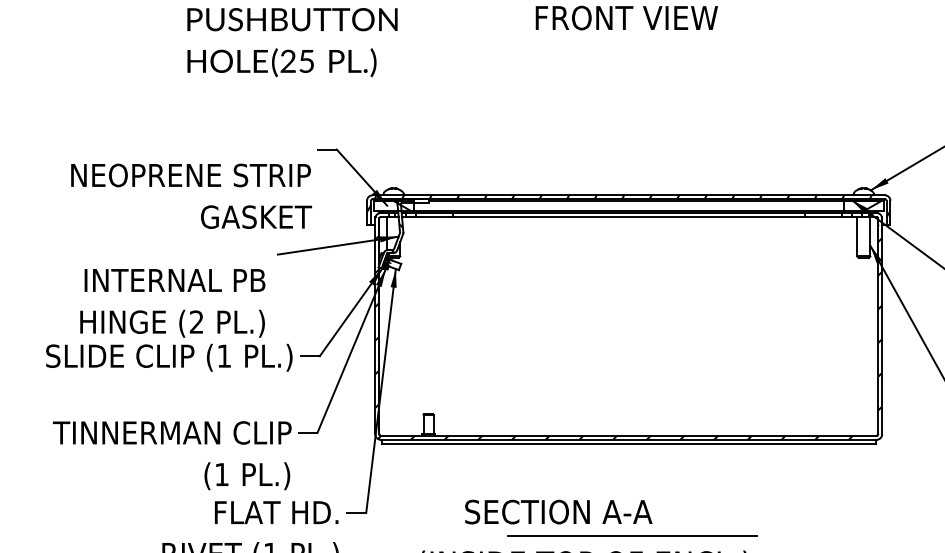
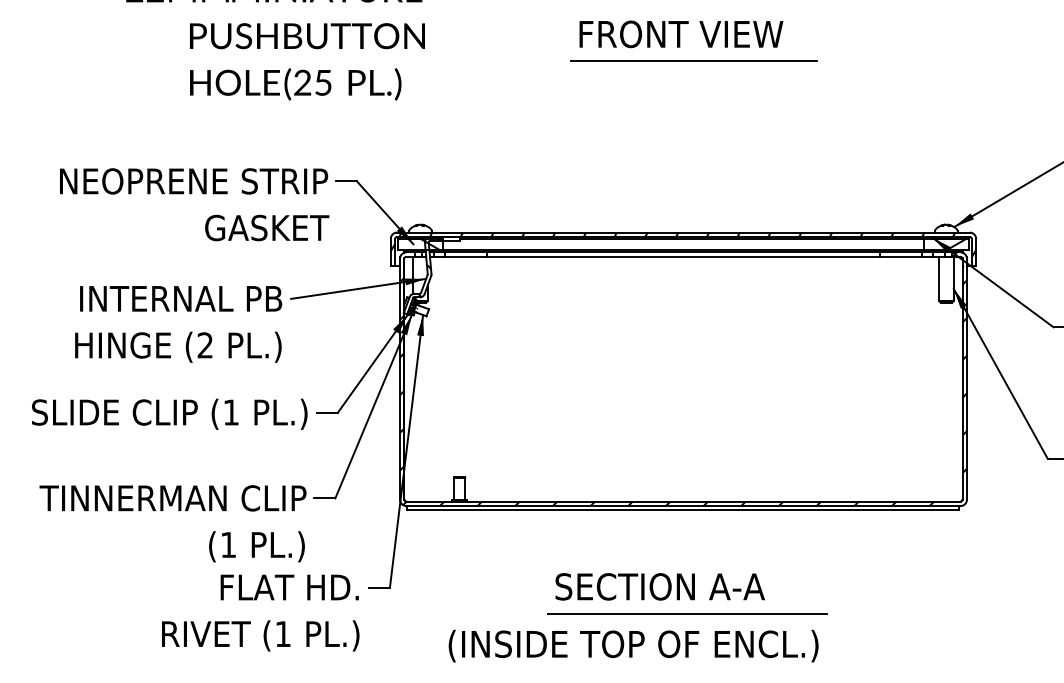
line: (637, 42) -> (693, 61), added
text: (191, 196) -> (194, 204), moved
text: (172, 303) -> (178, 324), moved
text: (558, 511) -> (659, 586), moved

